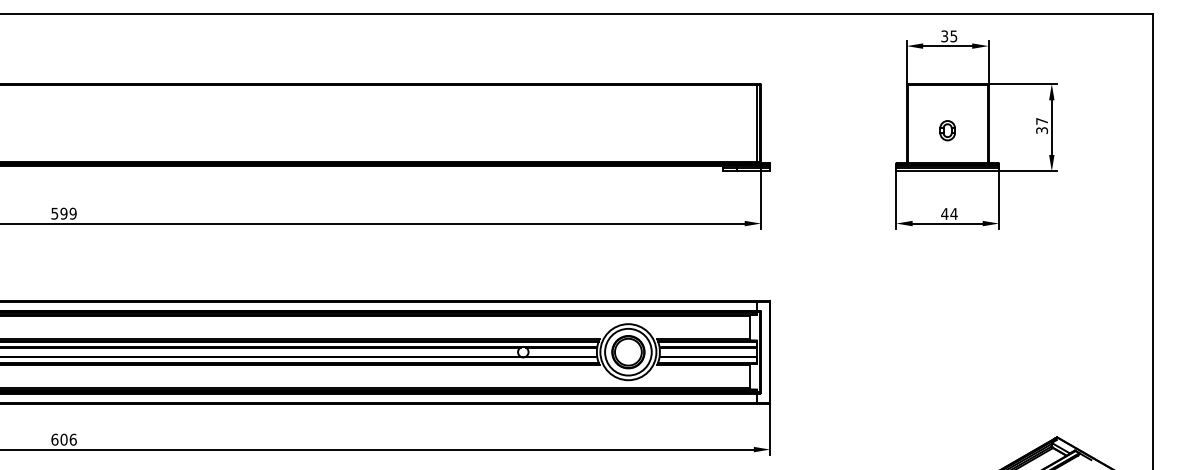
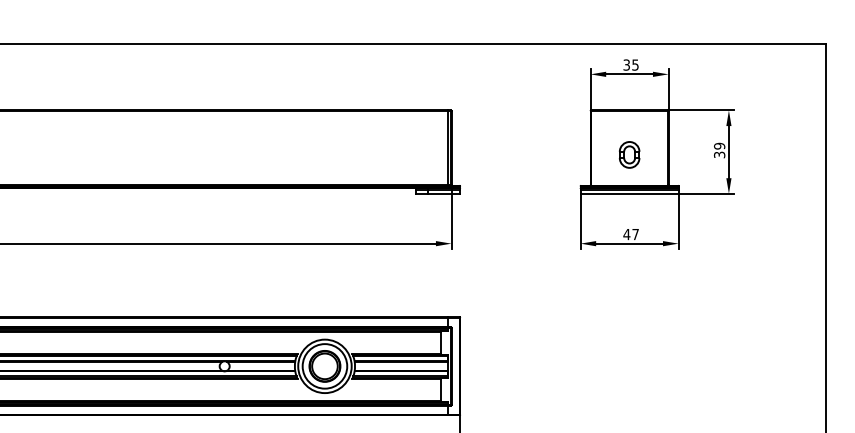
text: (1042, 120) -> (720, 145), 37 -> 39
part: (947, 130) -> (629, 154), size x1.4
text: (953, 213) -> (635, 234), 44 -> 47

